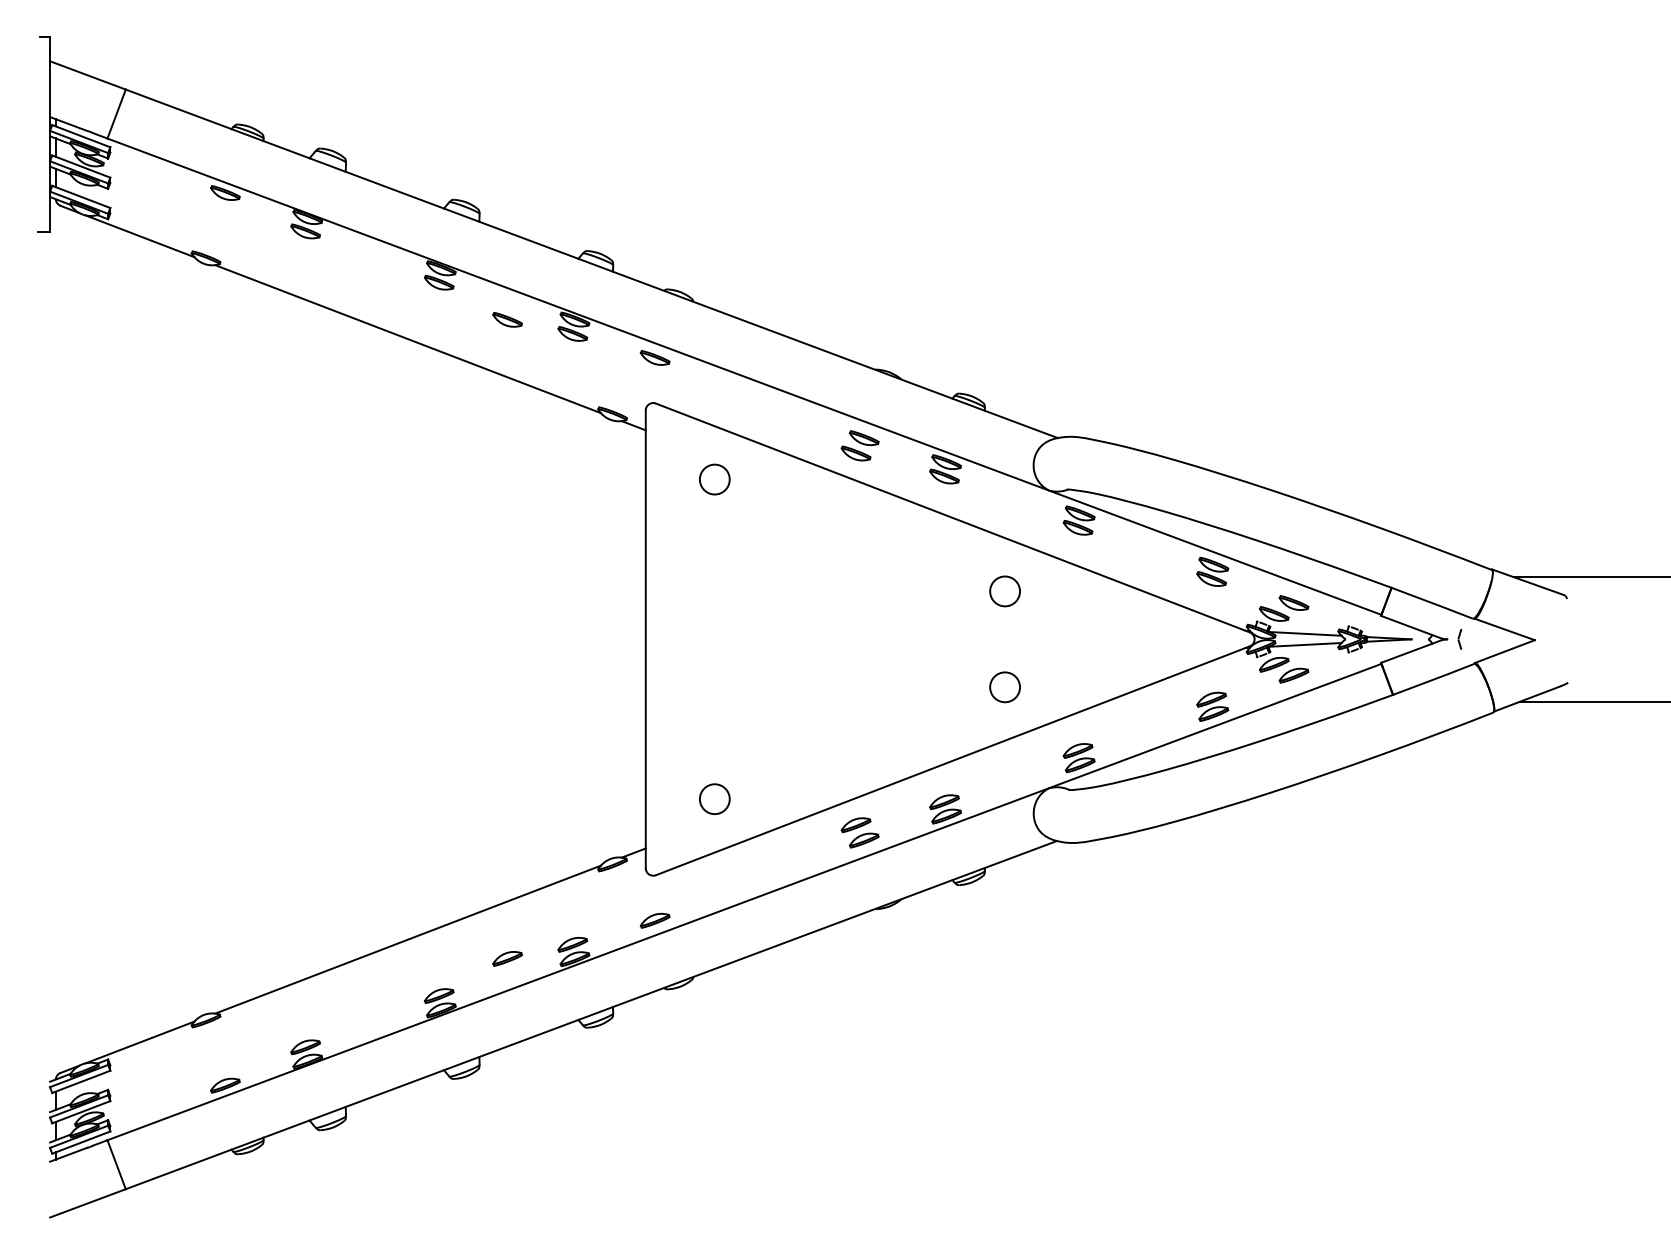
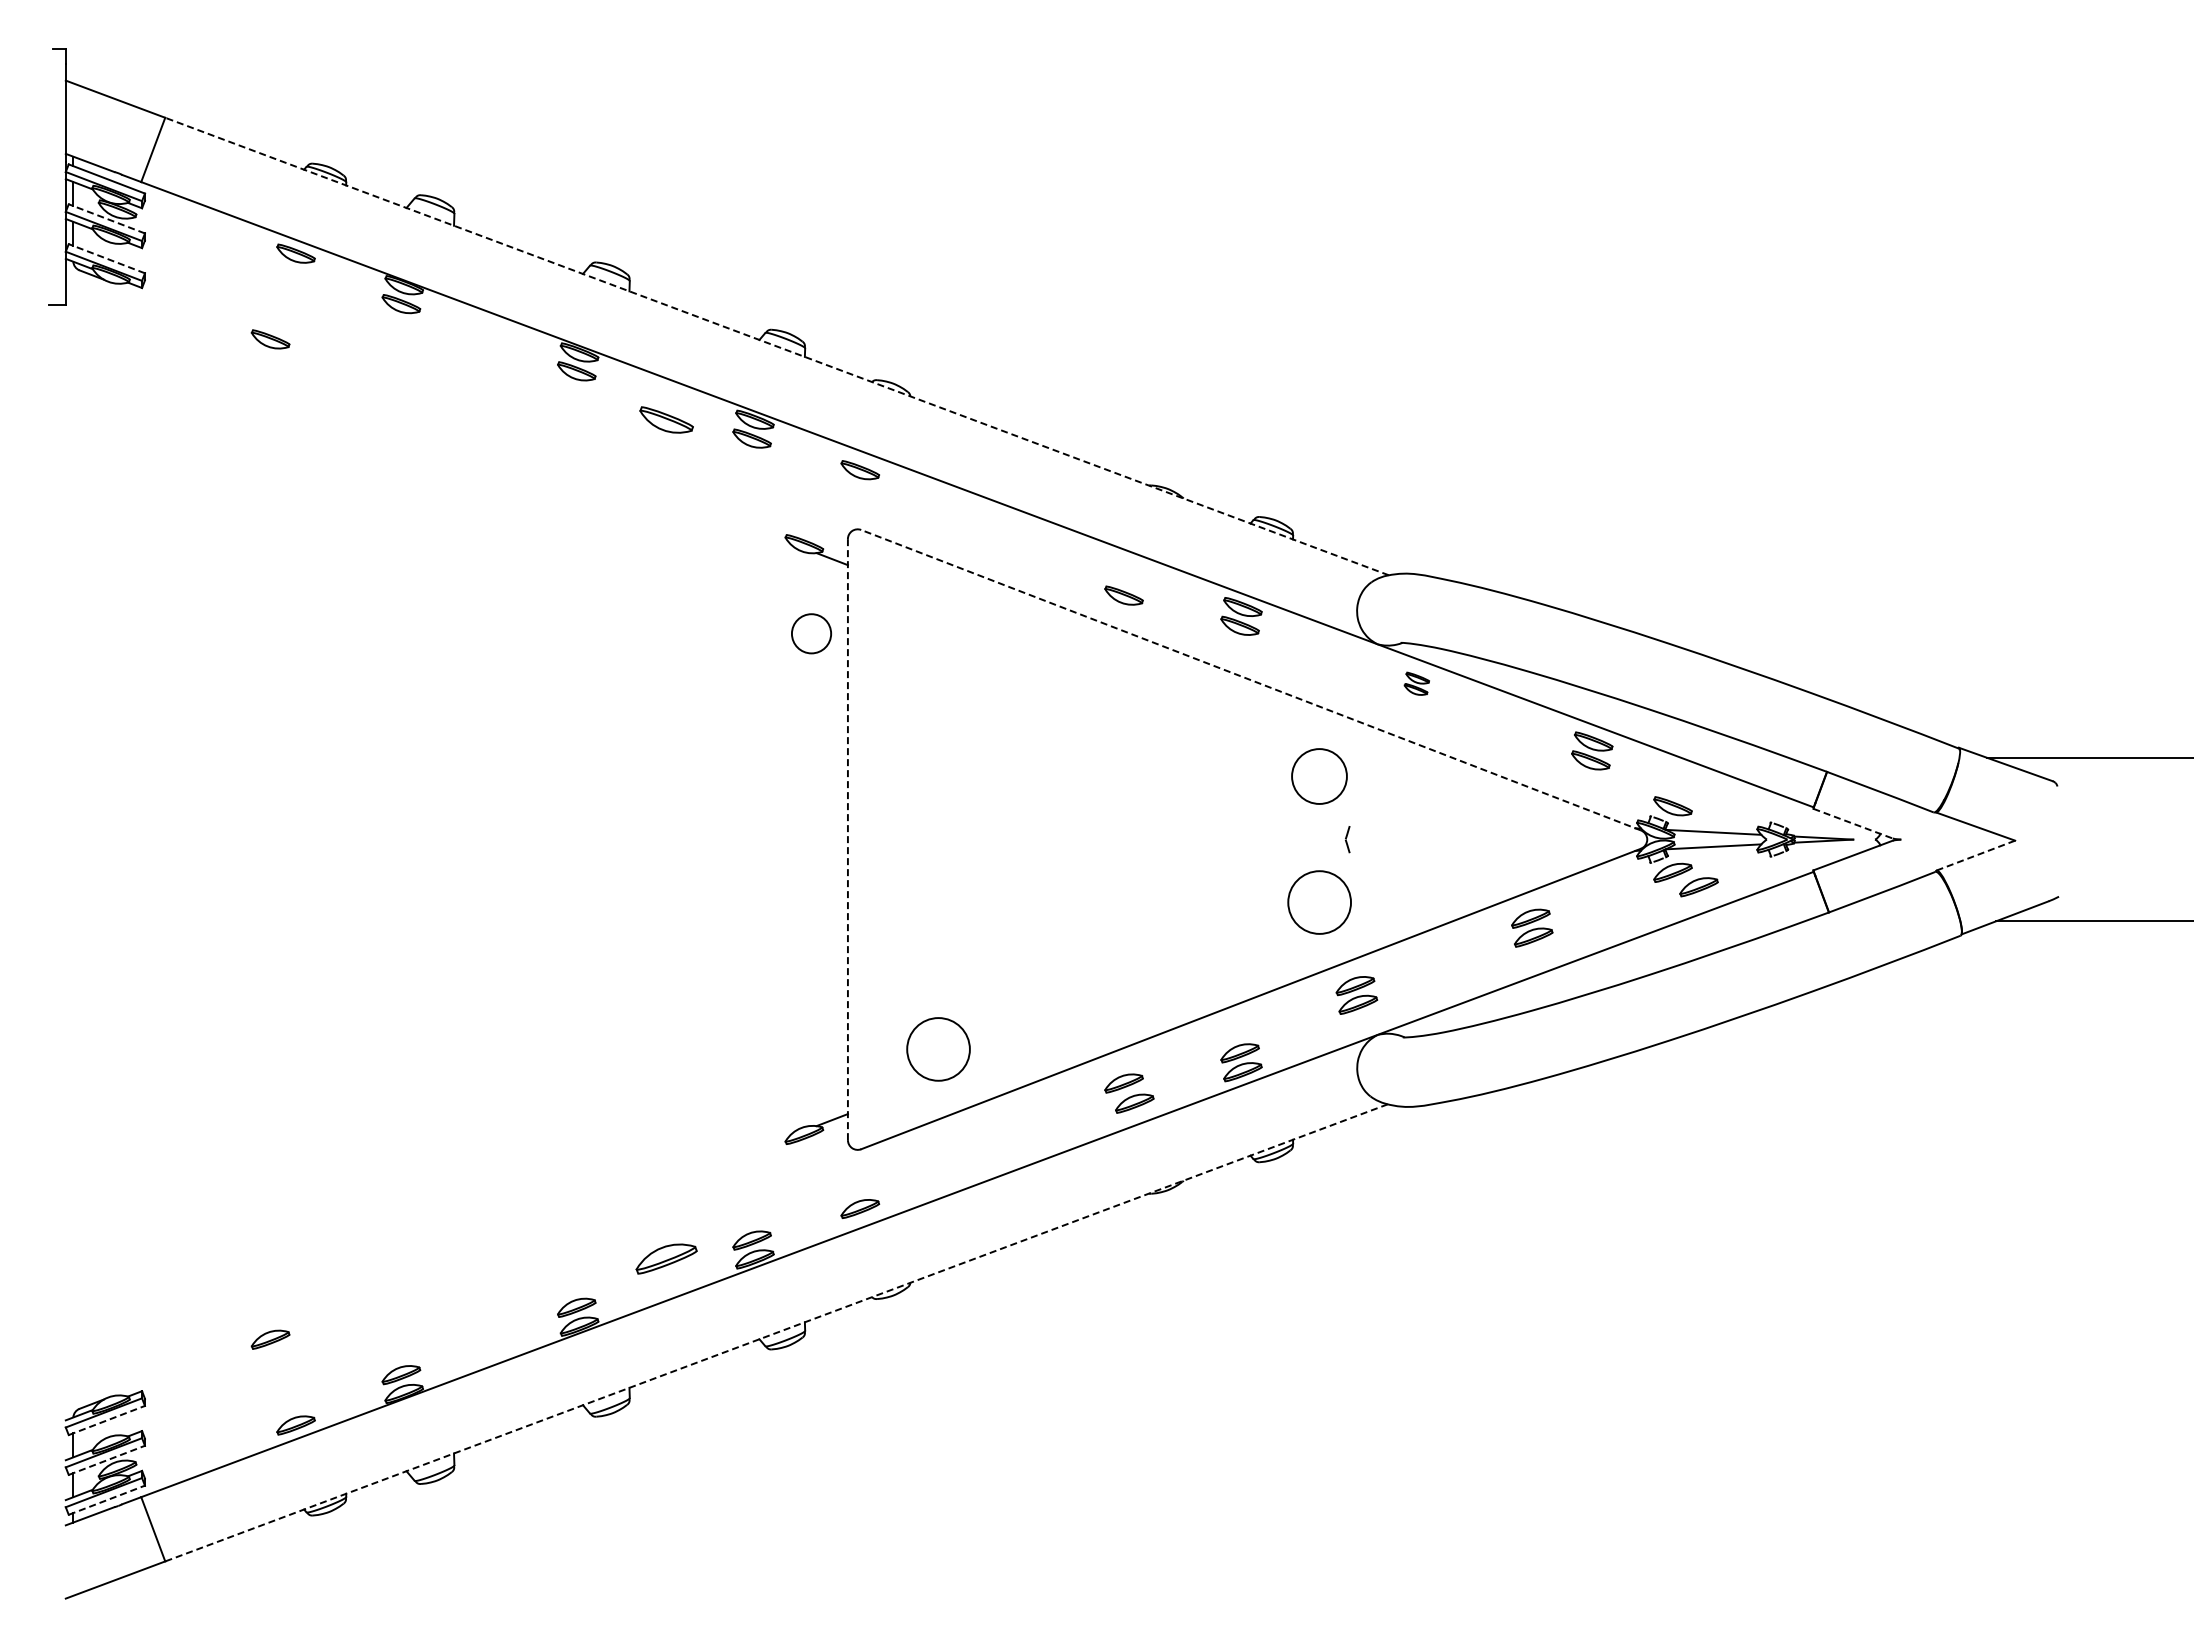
line: (81, 166) -> (106, 218), solid -> dashed
line: (81, 196) -> (106, 258), solid -> dashed
line: (139, 236) -> (183, 310), removed
line: (591, 263) -> (776, 346), solid -> dashed
part: (507, 320) -> (666, 420), size x1.4
line: (407, 339) -> (535, 445), removed
part: (864, 438) -> (1134, 575), removed
circle: (714, 479) -> (811, 633), moved
line: (953, 518) -> (1251, 680), solid -> dashed
part: (1078, 520) -> (1416, 683), size x0.6
circle: (1004, 591) -> (1319, 776), size x1.4
part: (1293, 602) -> (1698, 791), removed
line: (1411, 627) -> (1853, 823), solid -> dashed
part: (1459, 639) -> (1347, 839), moved
line: (645, 640) -> (847, 840), solid -> dashed
line: (1505, 651) -> (1976, 855), solid -> dashed
circle: (1004, 687) -> (1319, 902), size x1.6
part: (1212, 706) -> (1532, 927), moved
part: (1078, 758) -> (1356, 995), moved
circle: (714, 799) -> (938, 1049), size x1.6
line: (407, 939) -> (535, 1233), removed
part: (507, 958) -> (666, 1258), size x1.6
line: (591, 1014) -> (776, 1332), solid -> dashed
line: (139, 1042) -> (183, 1368), removed
line: (81, 1081) -> (106, 1420), solid -> dashed
line: (81, 1112) -> (106, 1460), solid -> dashed
line: (81, 1142) -> (106, 1500), solid -> dashed

